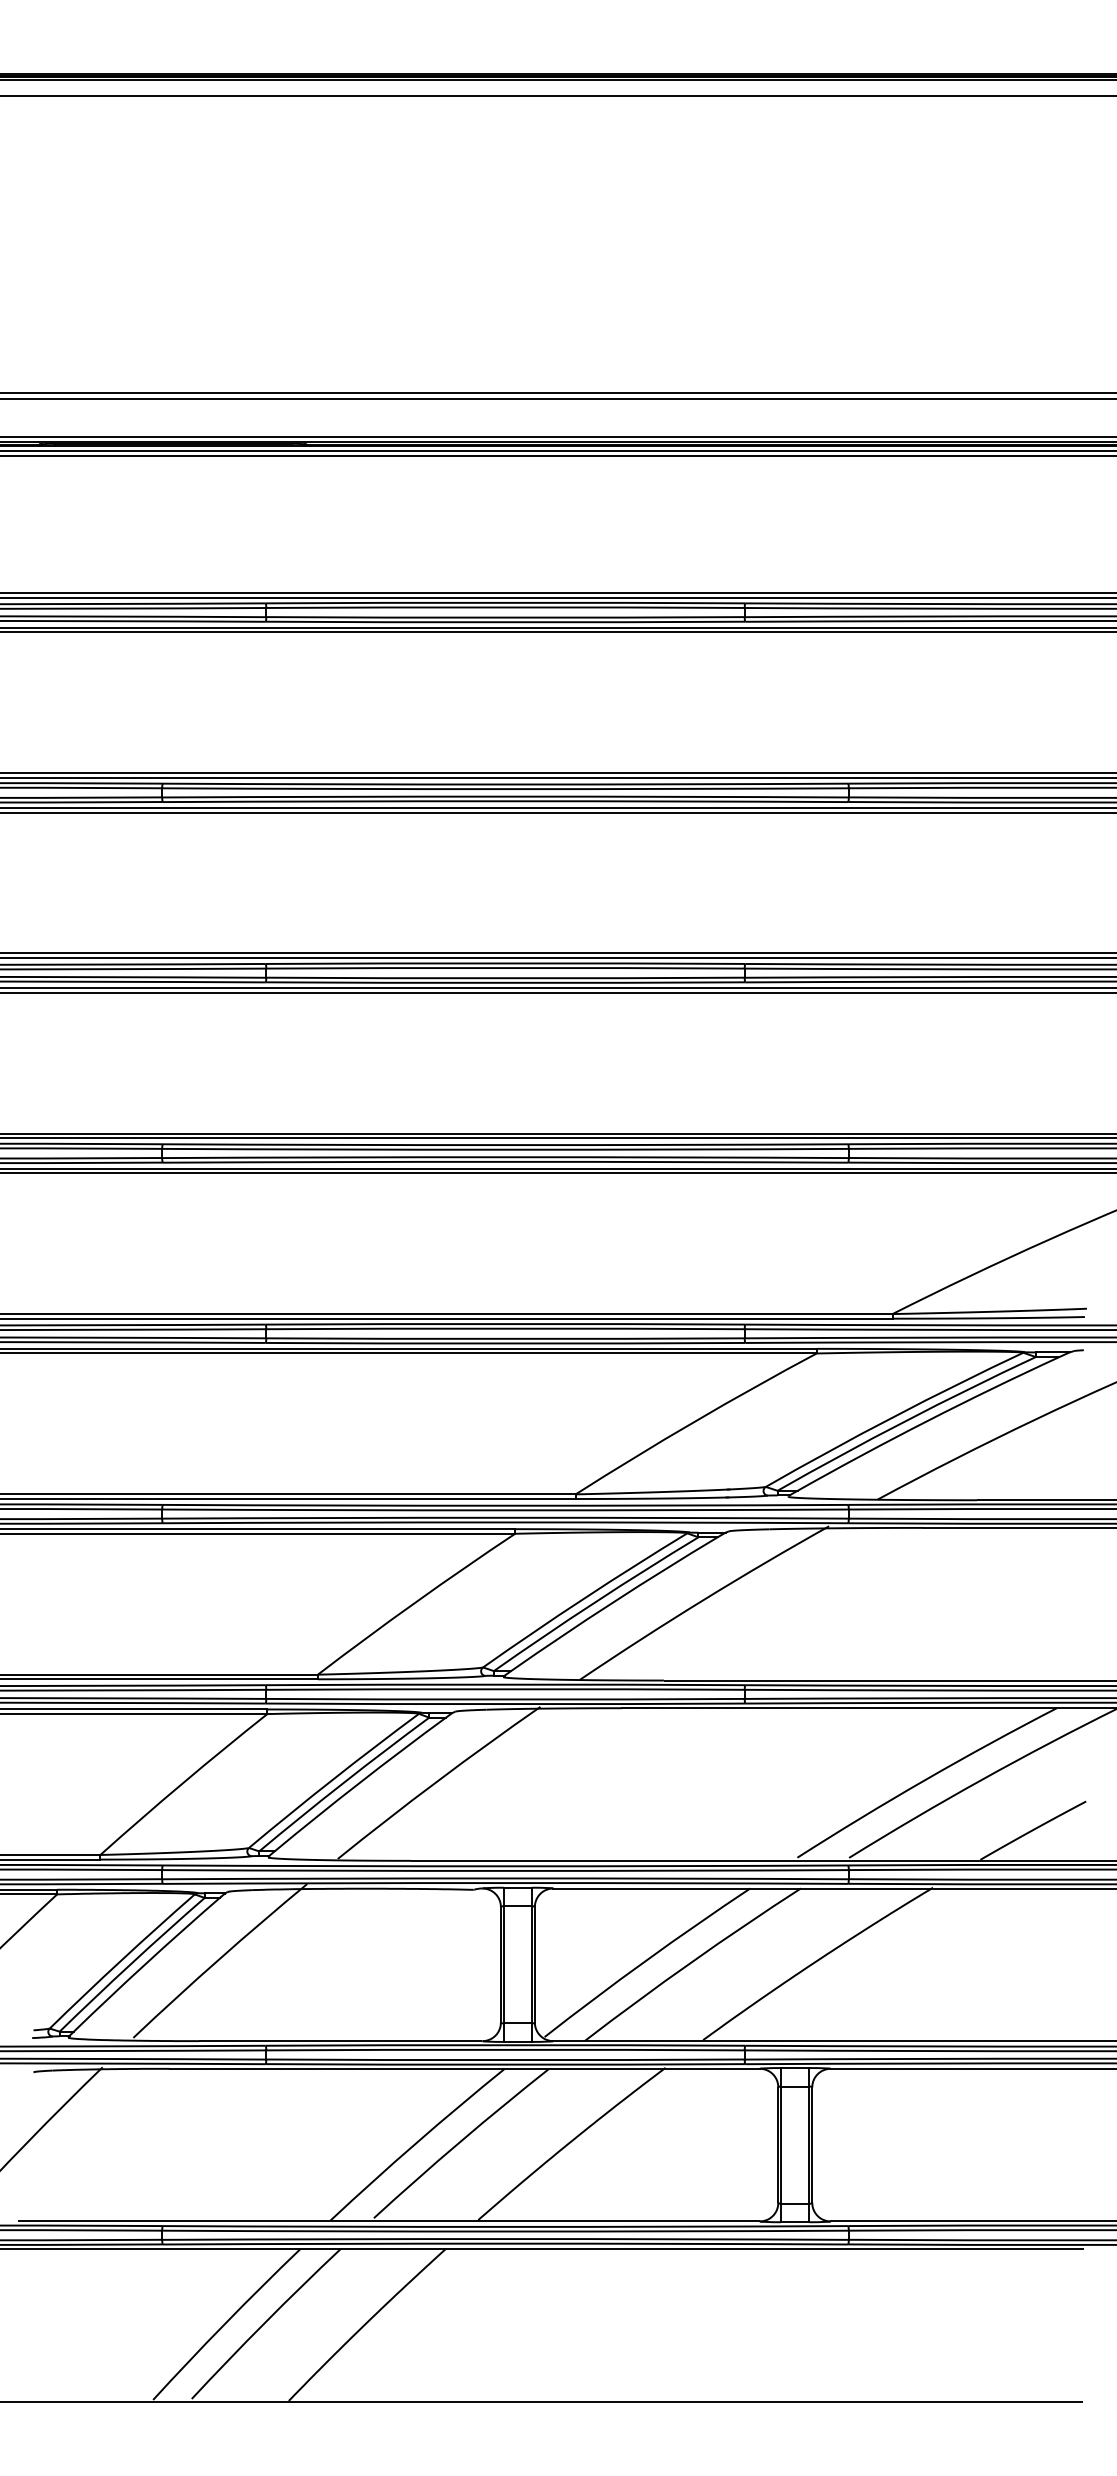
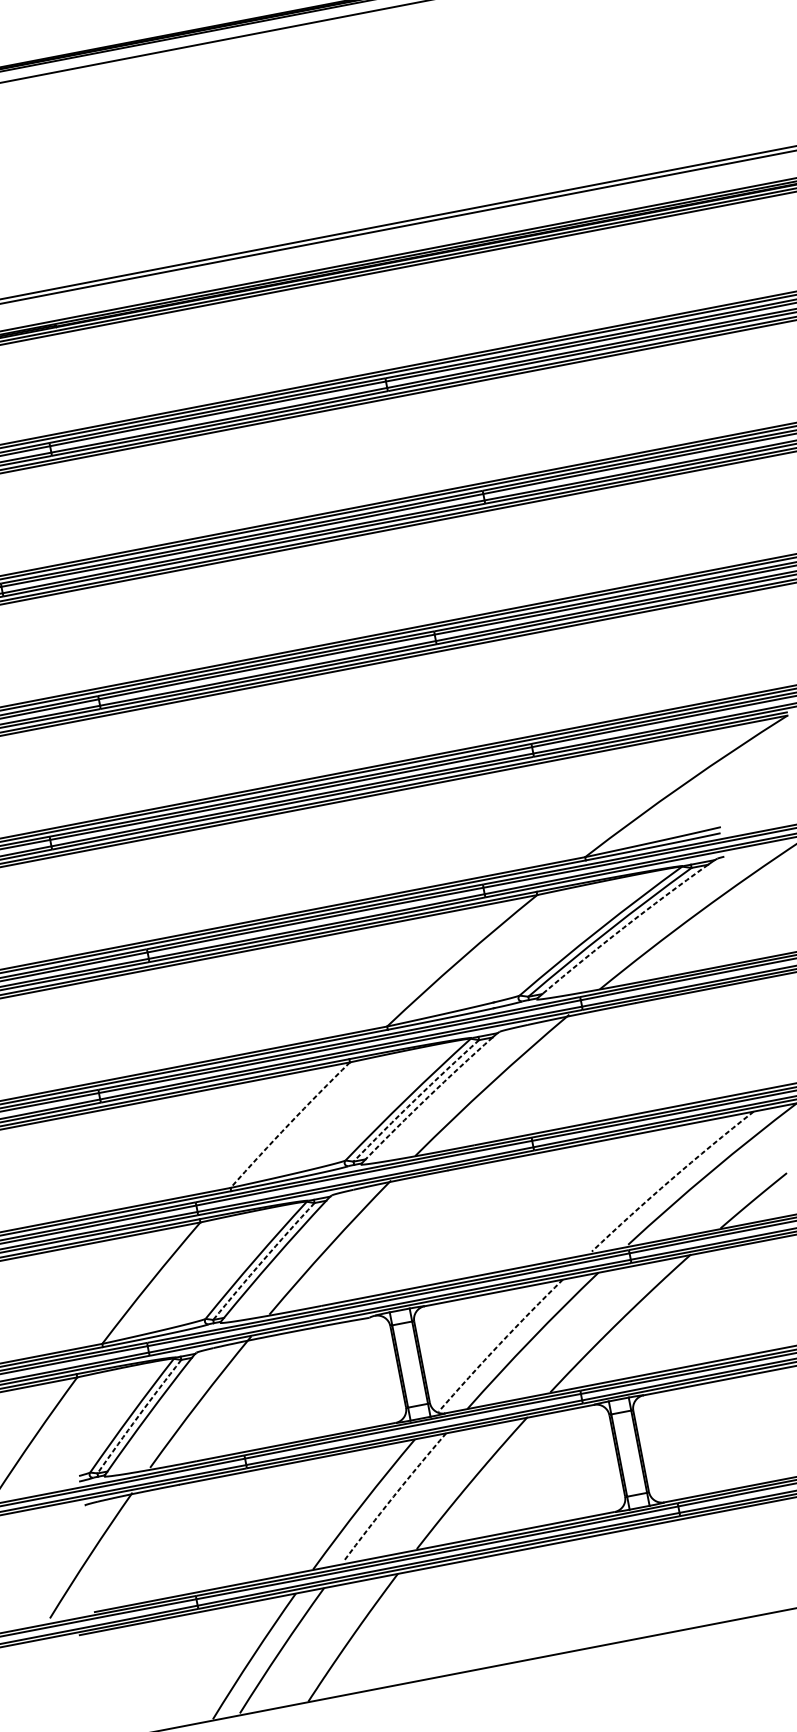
arc: (927, 1421) -> (624, 927), solid -> dashed
arc: (415, 1602) -> (289, 1124), solid -> dashed
arc: (595, 1602) -> (415, 1099), solid -> dashed
arc: (613, 1602) -> (428, 1097), solid -> dashed
arc: (925, 1779) -> (671, 1179), solid -> dashed
arc: (343, 1783) -> (263, 1260), solid -> dashed
arc: (646, 1960) -> (499, 1344), solid -> dashed
arc: (131, 1963) -> (138, 1415), solid -> dashed
arc: (460, 2141) -> (393, 1496), solid -> dashed

